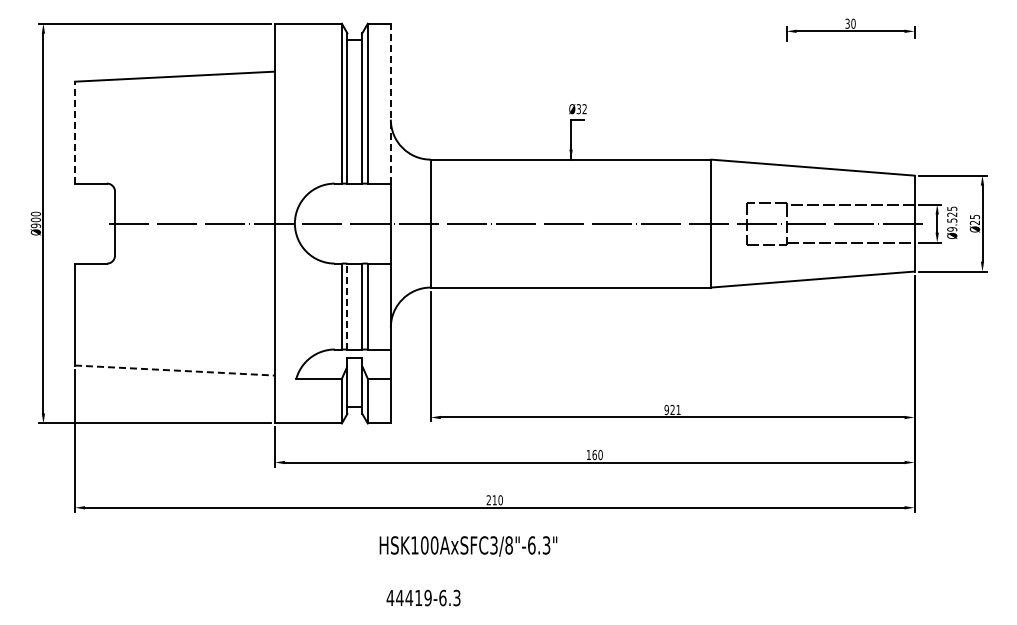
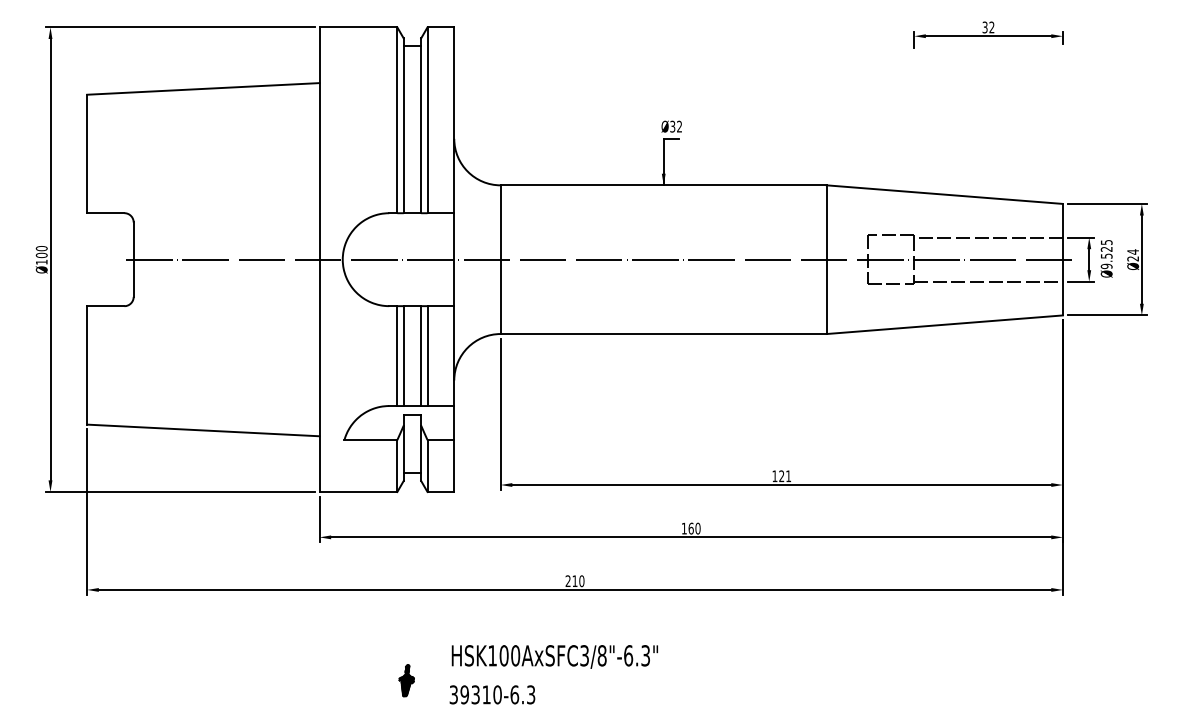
text: (853, 23) -> (991, 27), 30 -> 32
line: (390, 103) -> (453, 120), dashed -> solid
line: (75, 132) -> (87, 153), dashed -> solid
text: (975, 216) -> (1133, 251), 25 -> 24
text: (35, 225) -> (41, 261), 900 -> 100
line: (347, 306) -> (403, 356), dashed -> solid
line: (175, 370) -> (203, 430), dashed -> solid
text: (666, 409) -> (774, 475), 921 -> 121
text: (468, 546) -> (554, 657), moved
part: (349, 585) -> (406, 680), added
text: (408, 597) -> (474, 694), 44419-6.3 -> 39310-6.3

